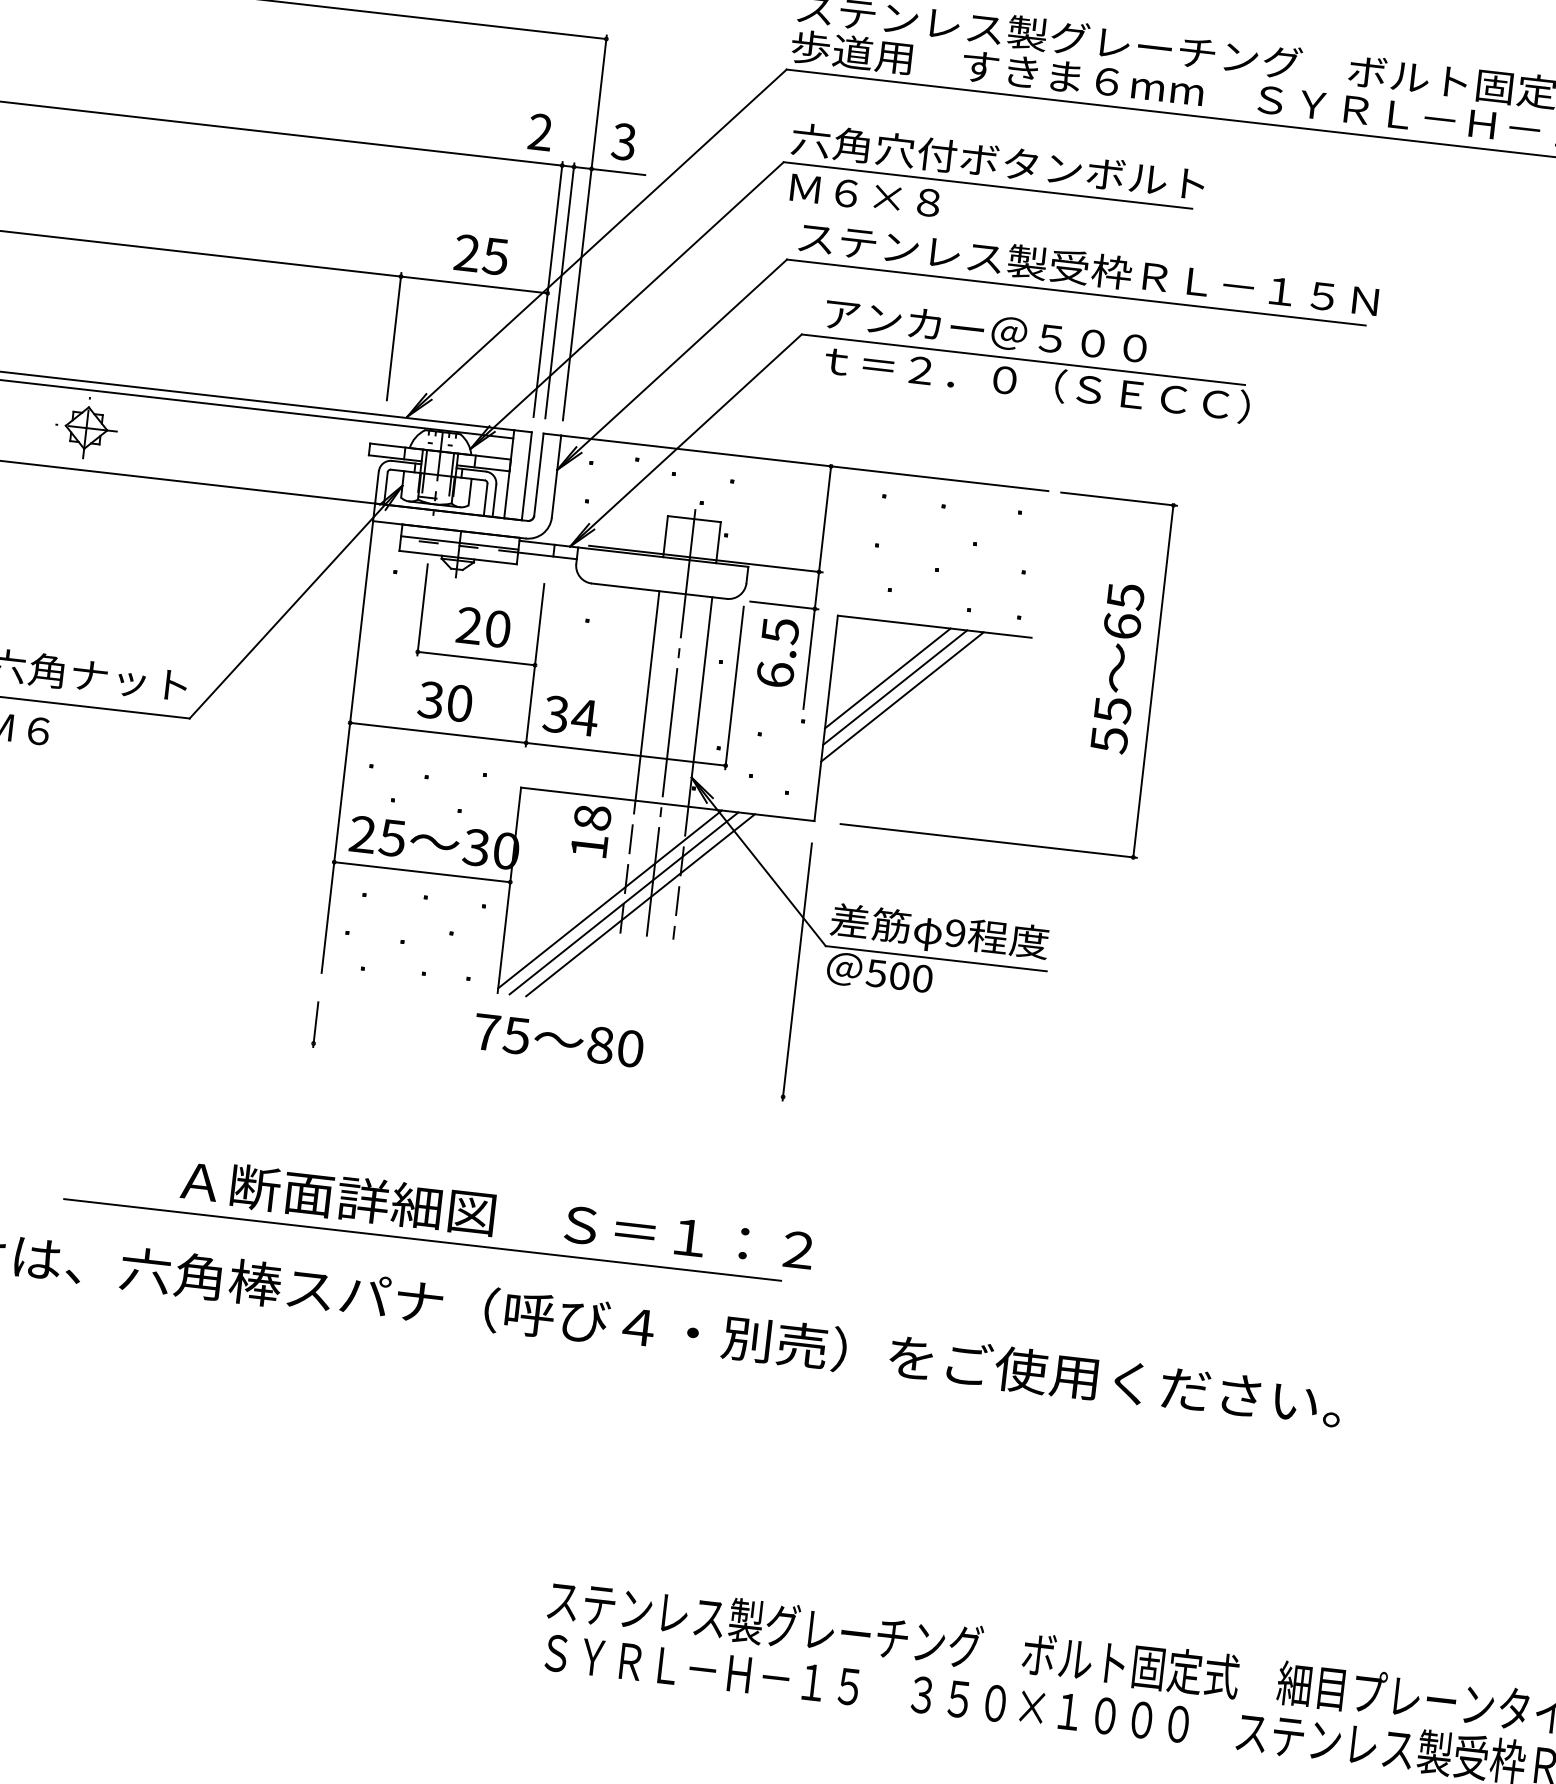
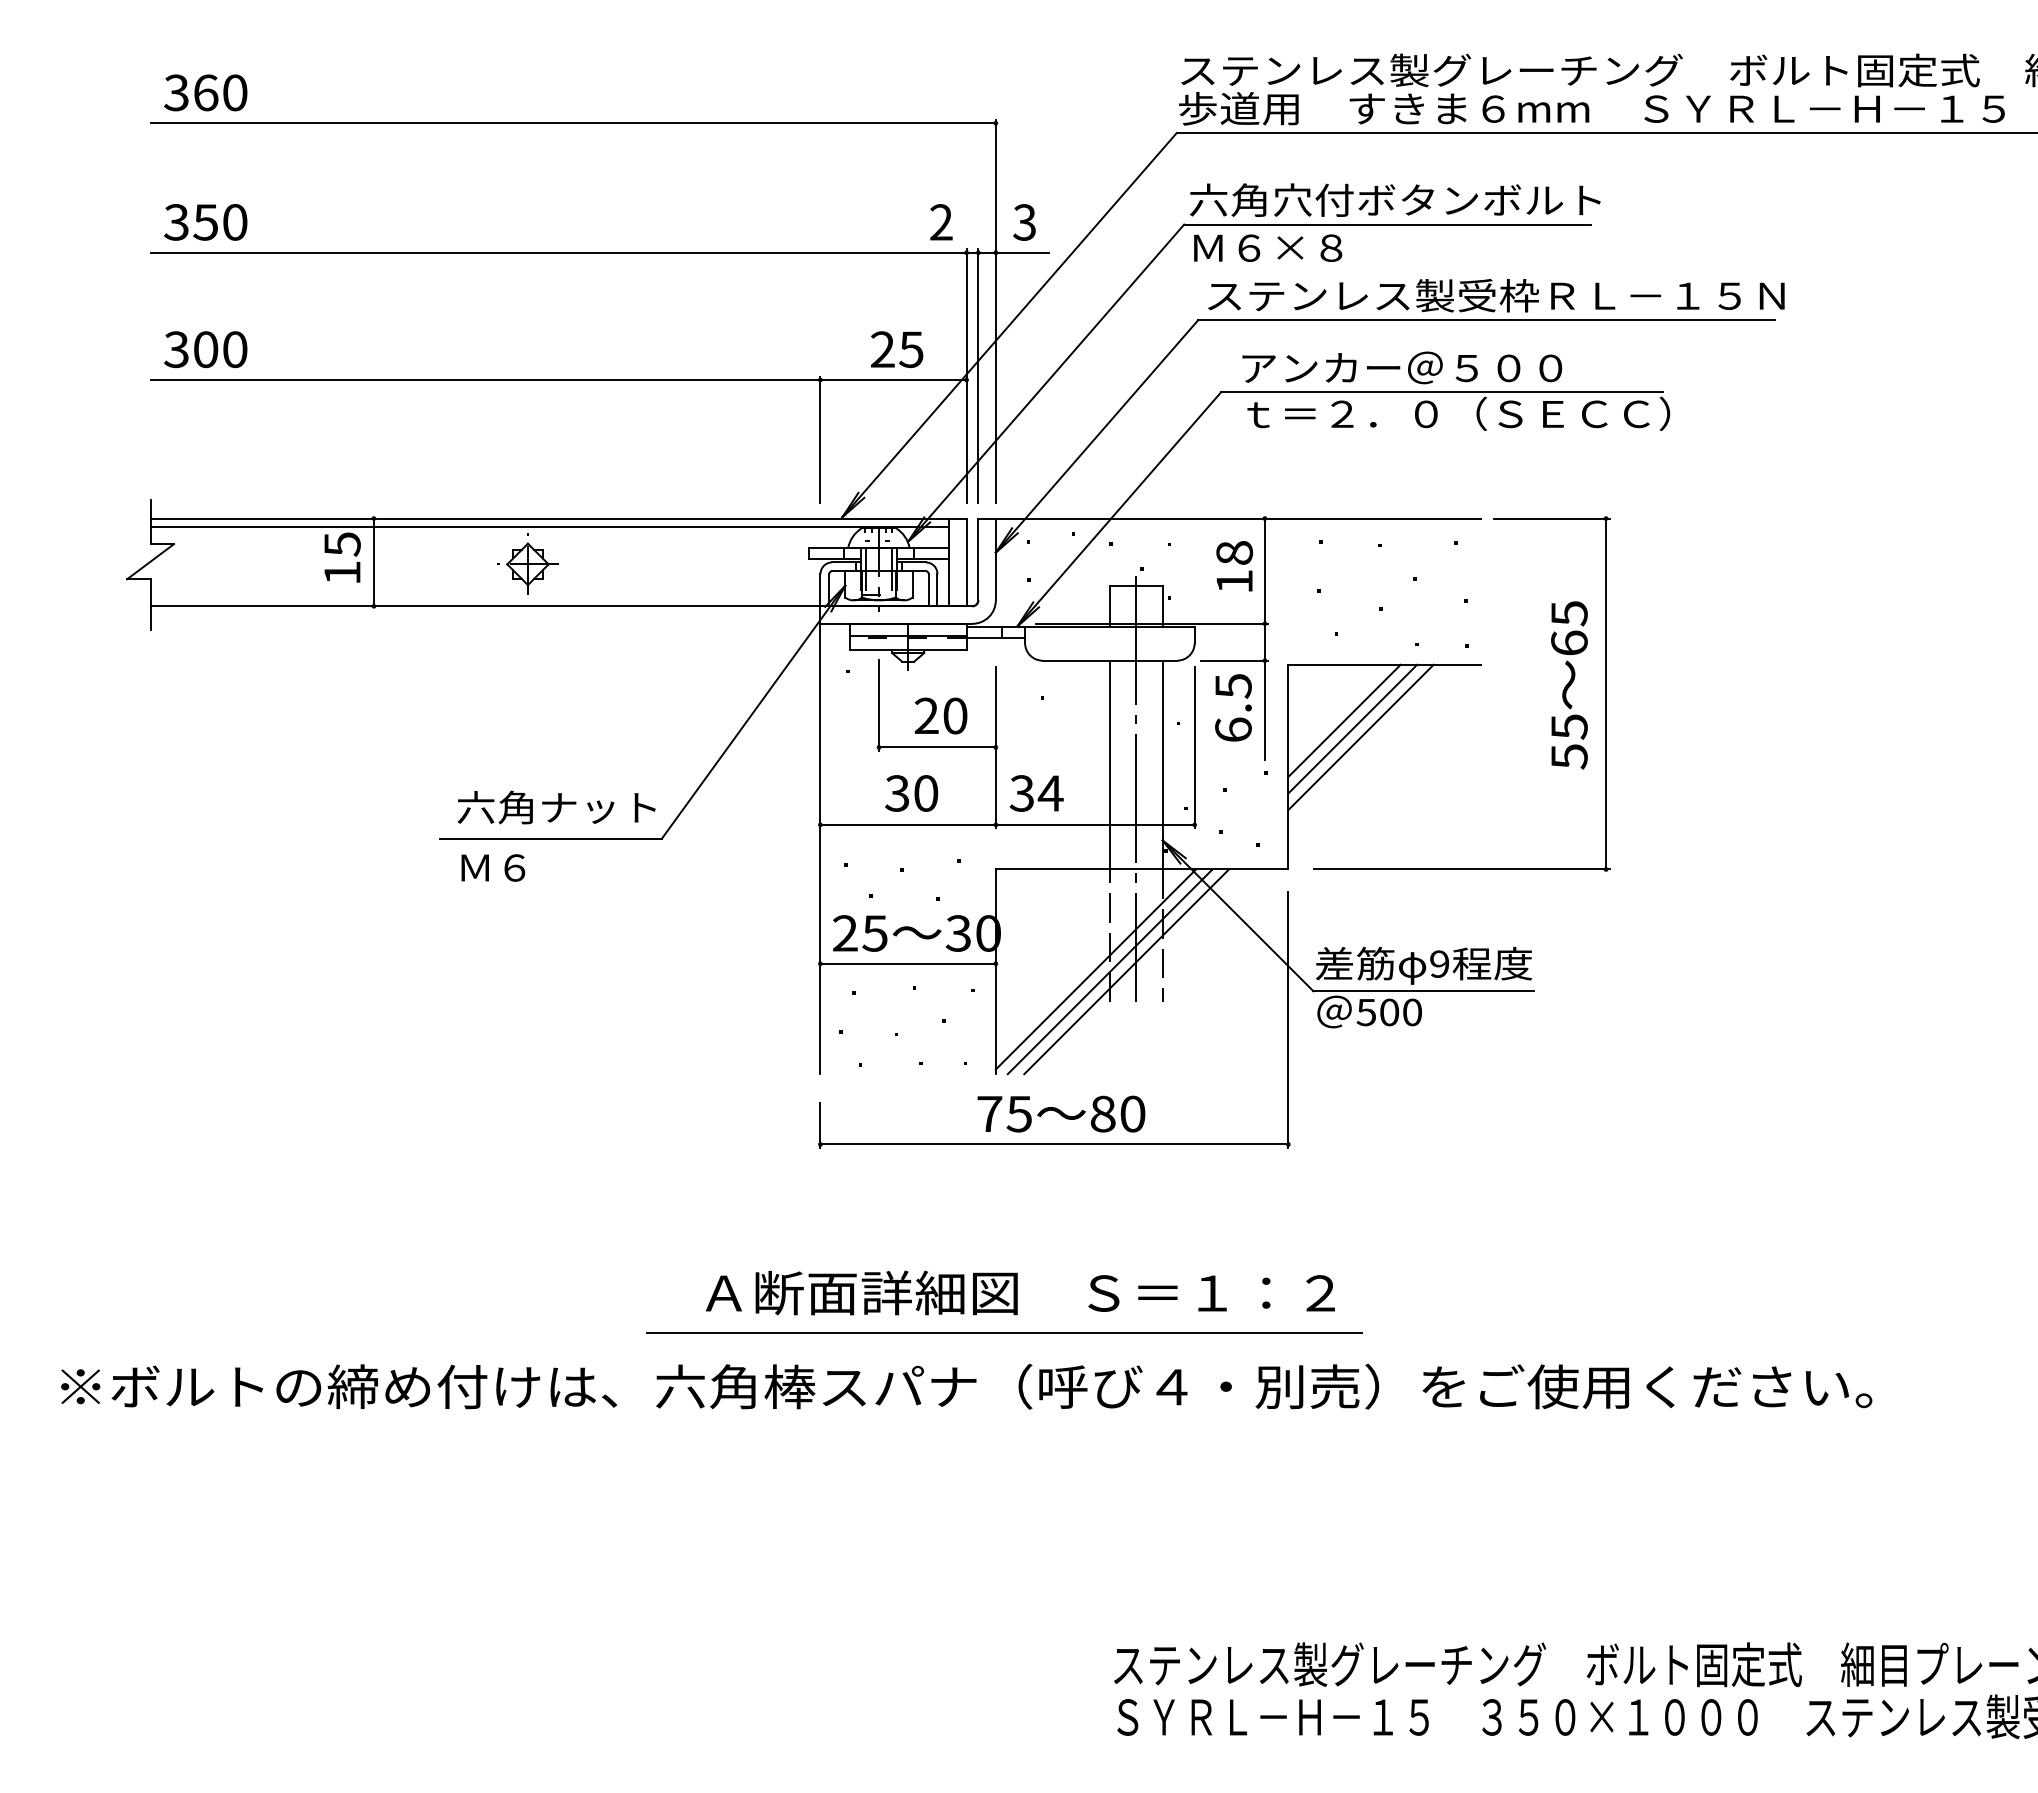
text: (590, 831) -> (1234, 566), moved
line: (548, 1070) -> (1054, 1144), added
line: (422, 1239) -> (1004, 1332), moved

